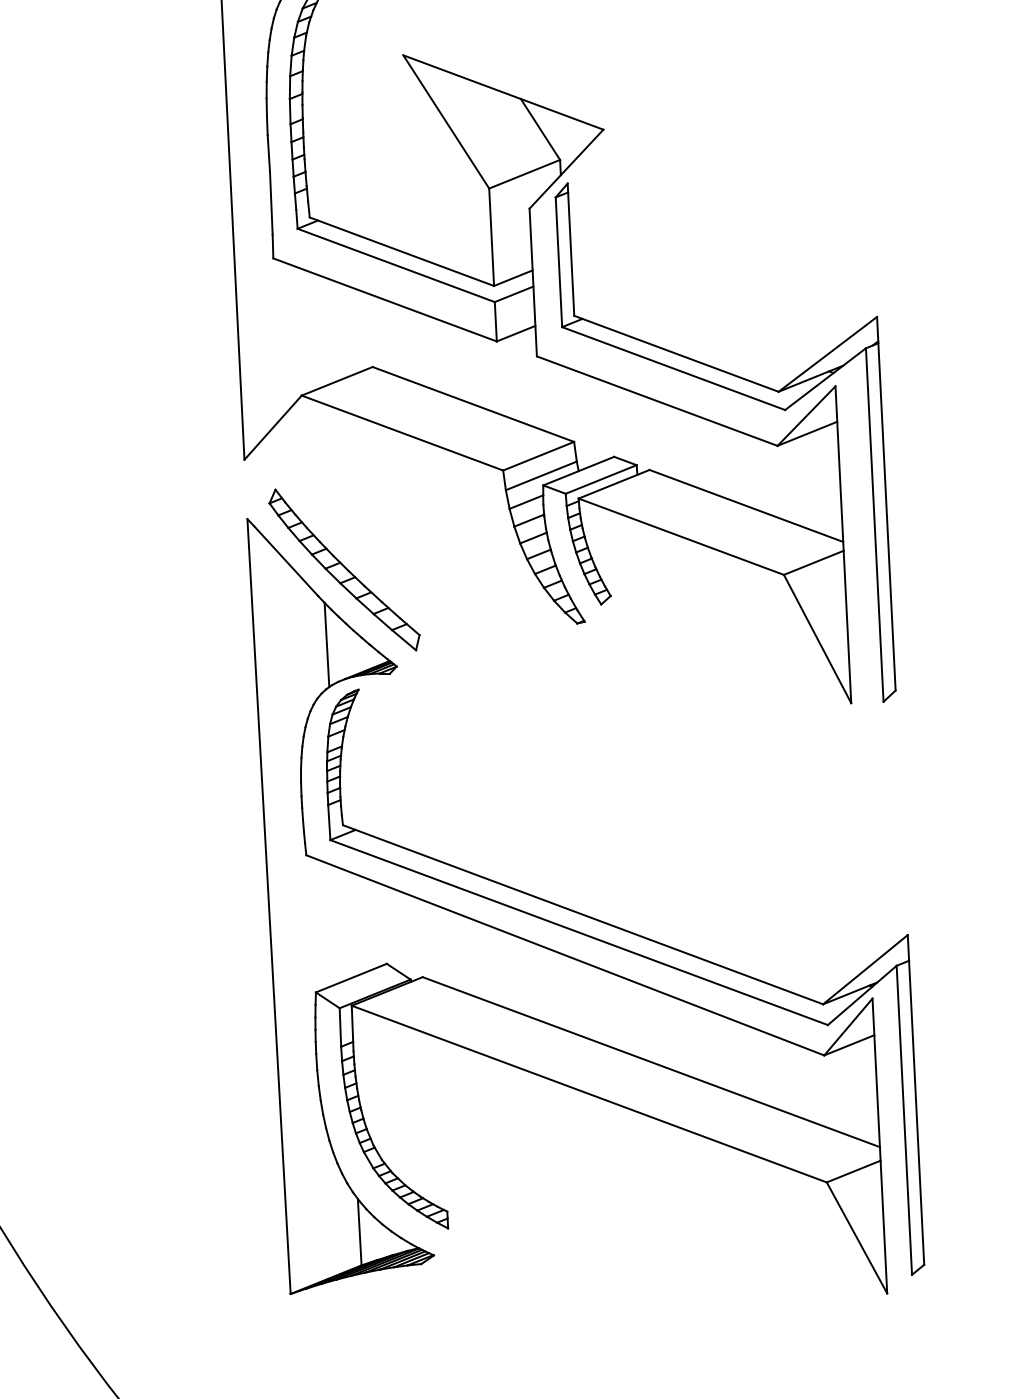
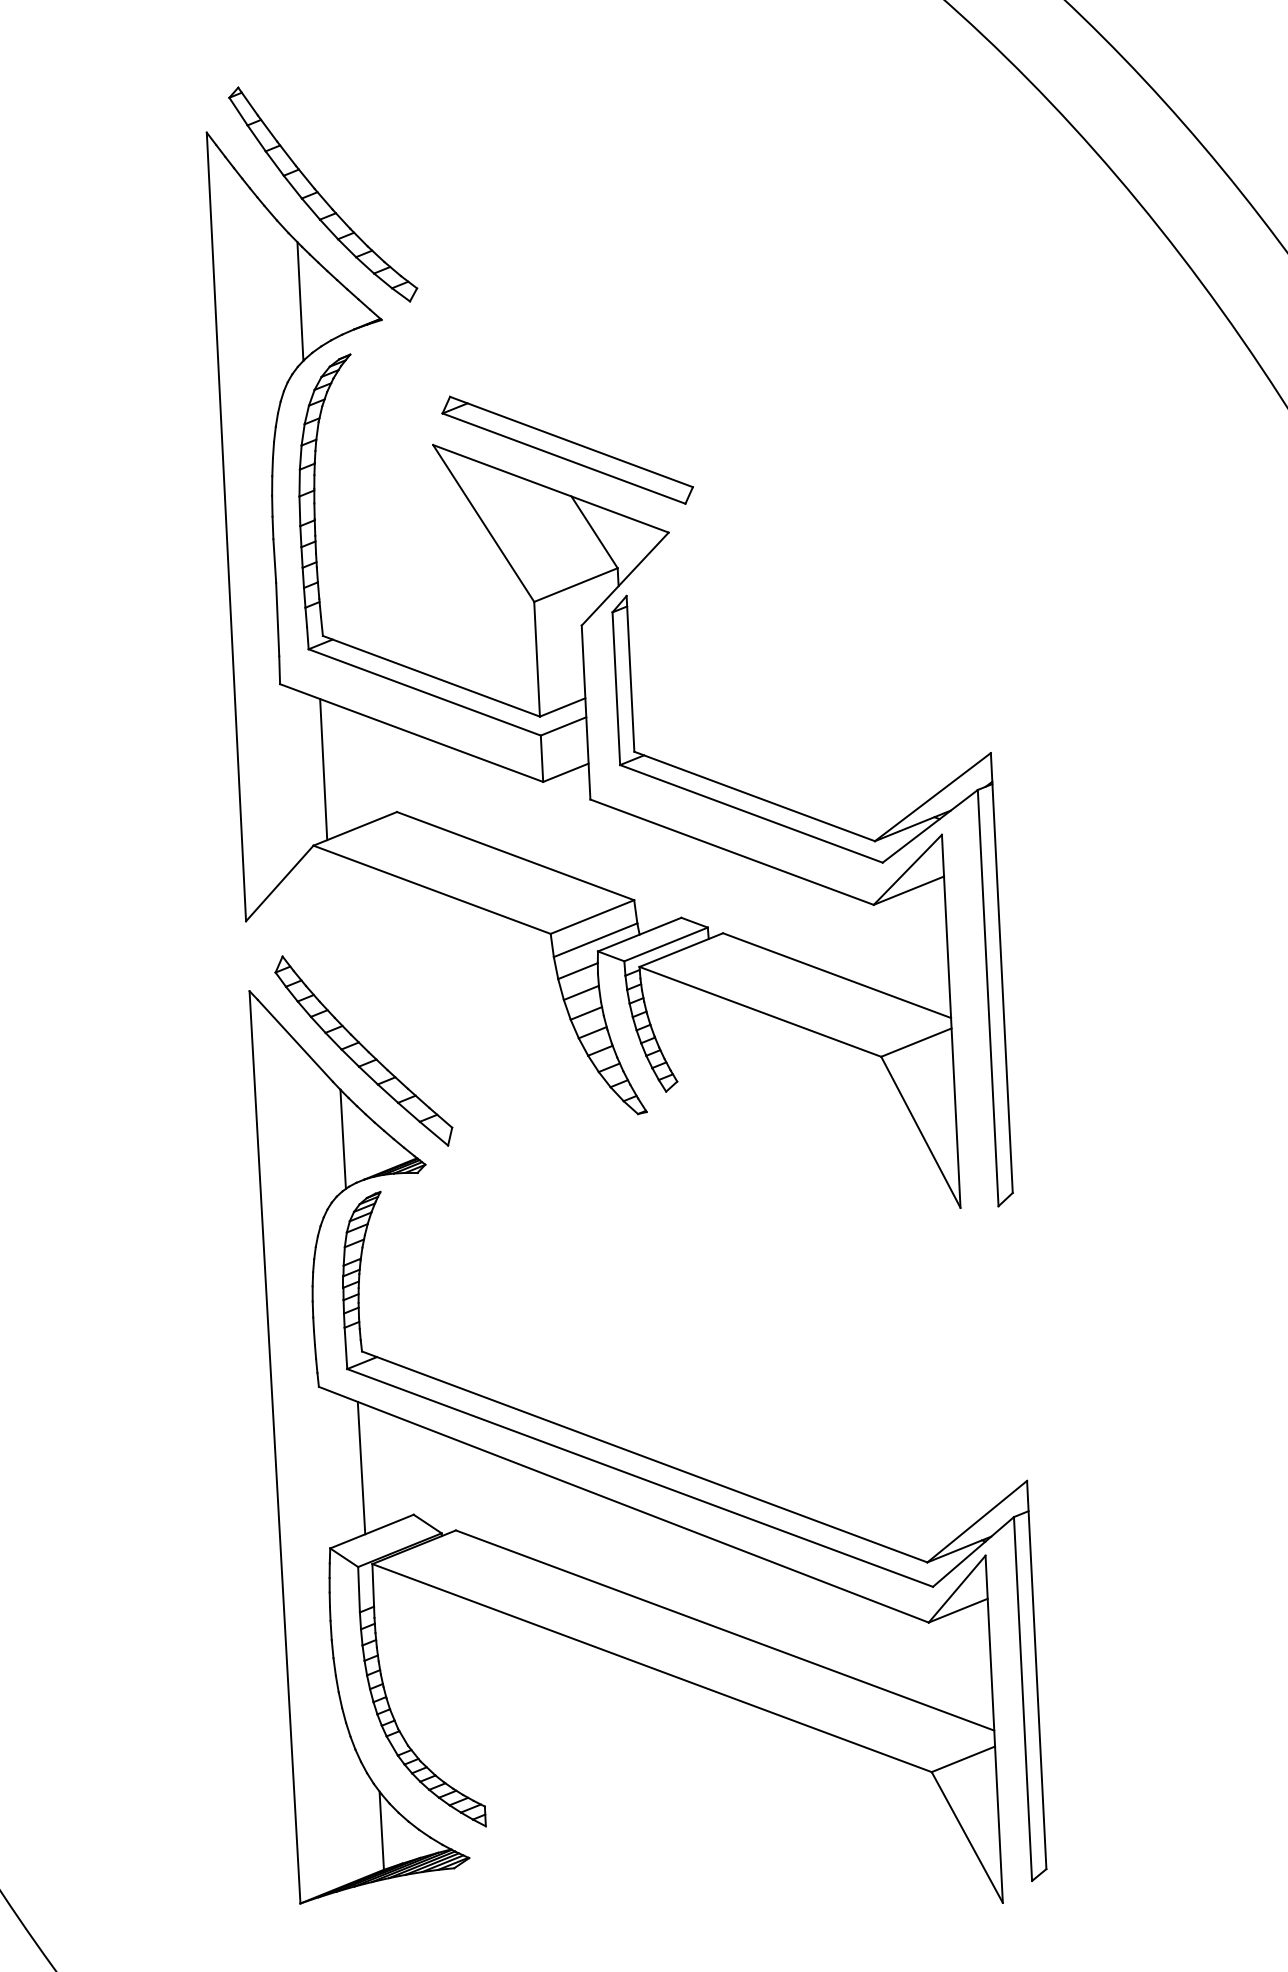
part: (517, 59) -> (567, 449), added
line: (310, 330) -> (323, 769), added
line: (342, 923) -> (361, 1467), added

